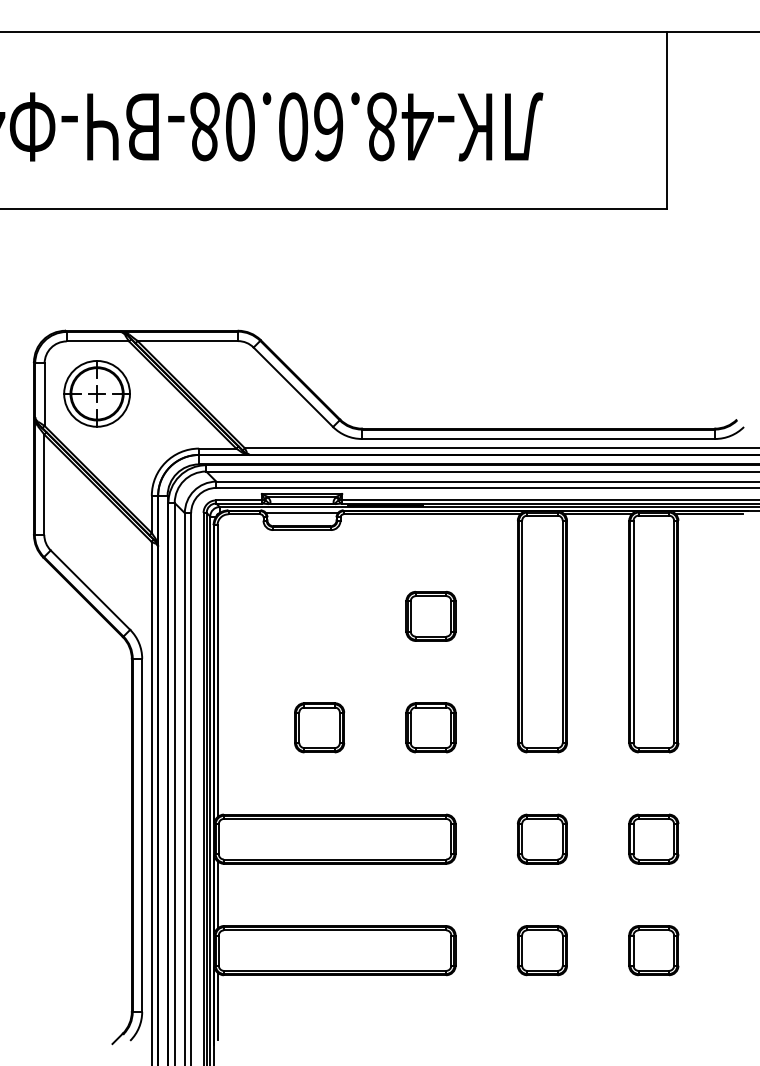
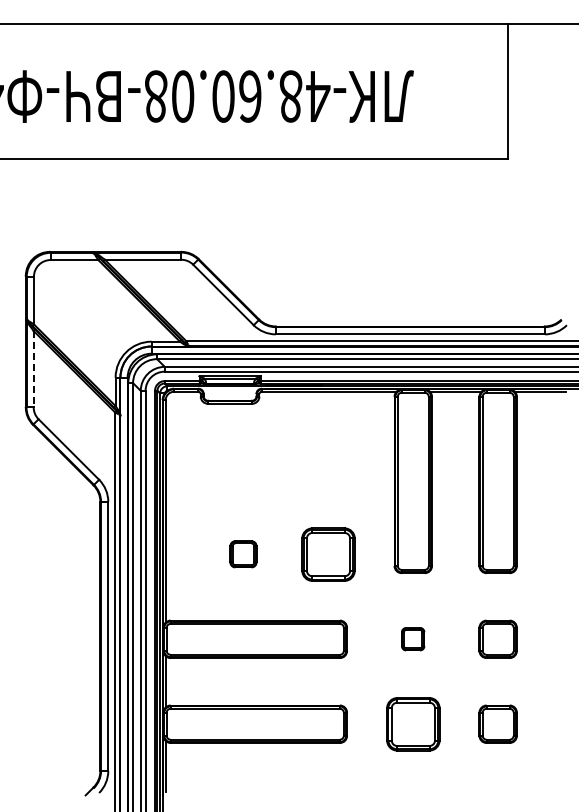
part: (96, 393) -> (73, 299), removed
line: (44, 485) -> (33, 369), solid -> dashed
line: (301, 513) -> (229, 391), removed
part: (429, 616) -> (327, 469), removed
part: (319, 726) -> (243, 553), size x0.7
part: (429, 726) -> (327, 553), size x1.4
part: (541, 838) -> (412, 638), size x0.6
part: (541, 949) -> (412, 723), size x1.4

